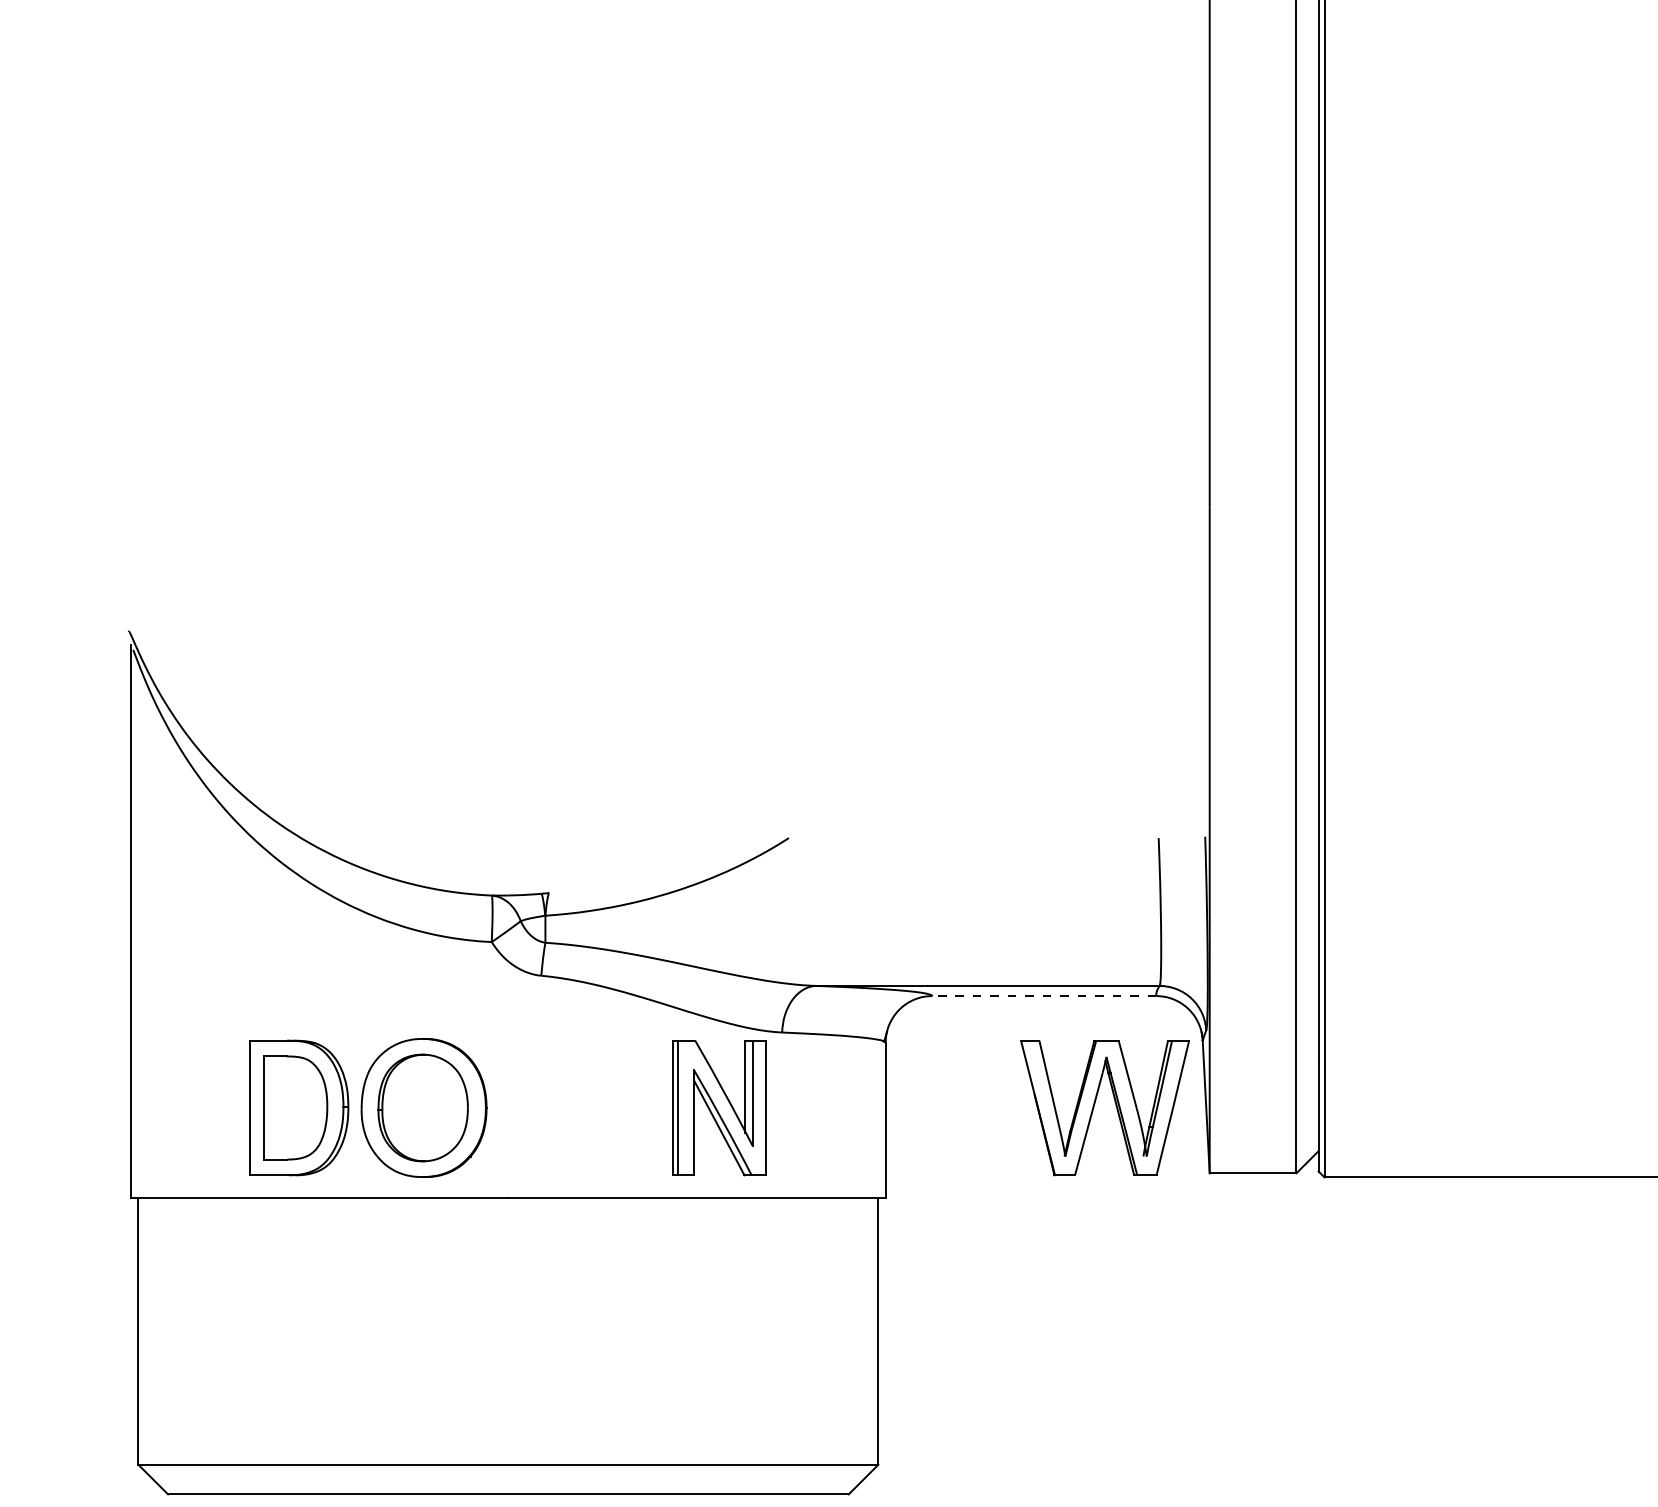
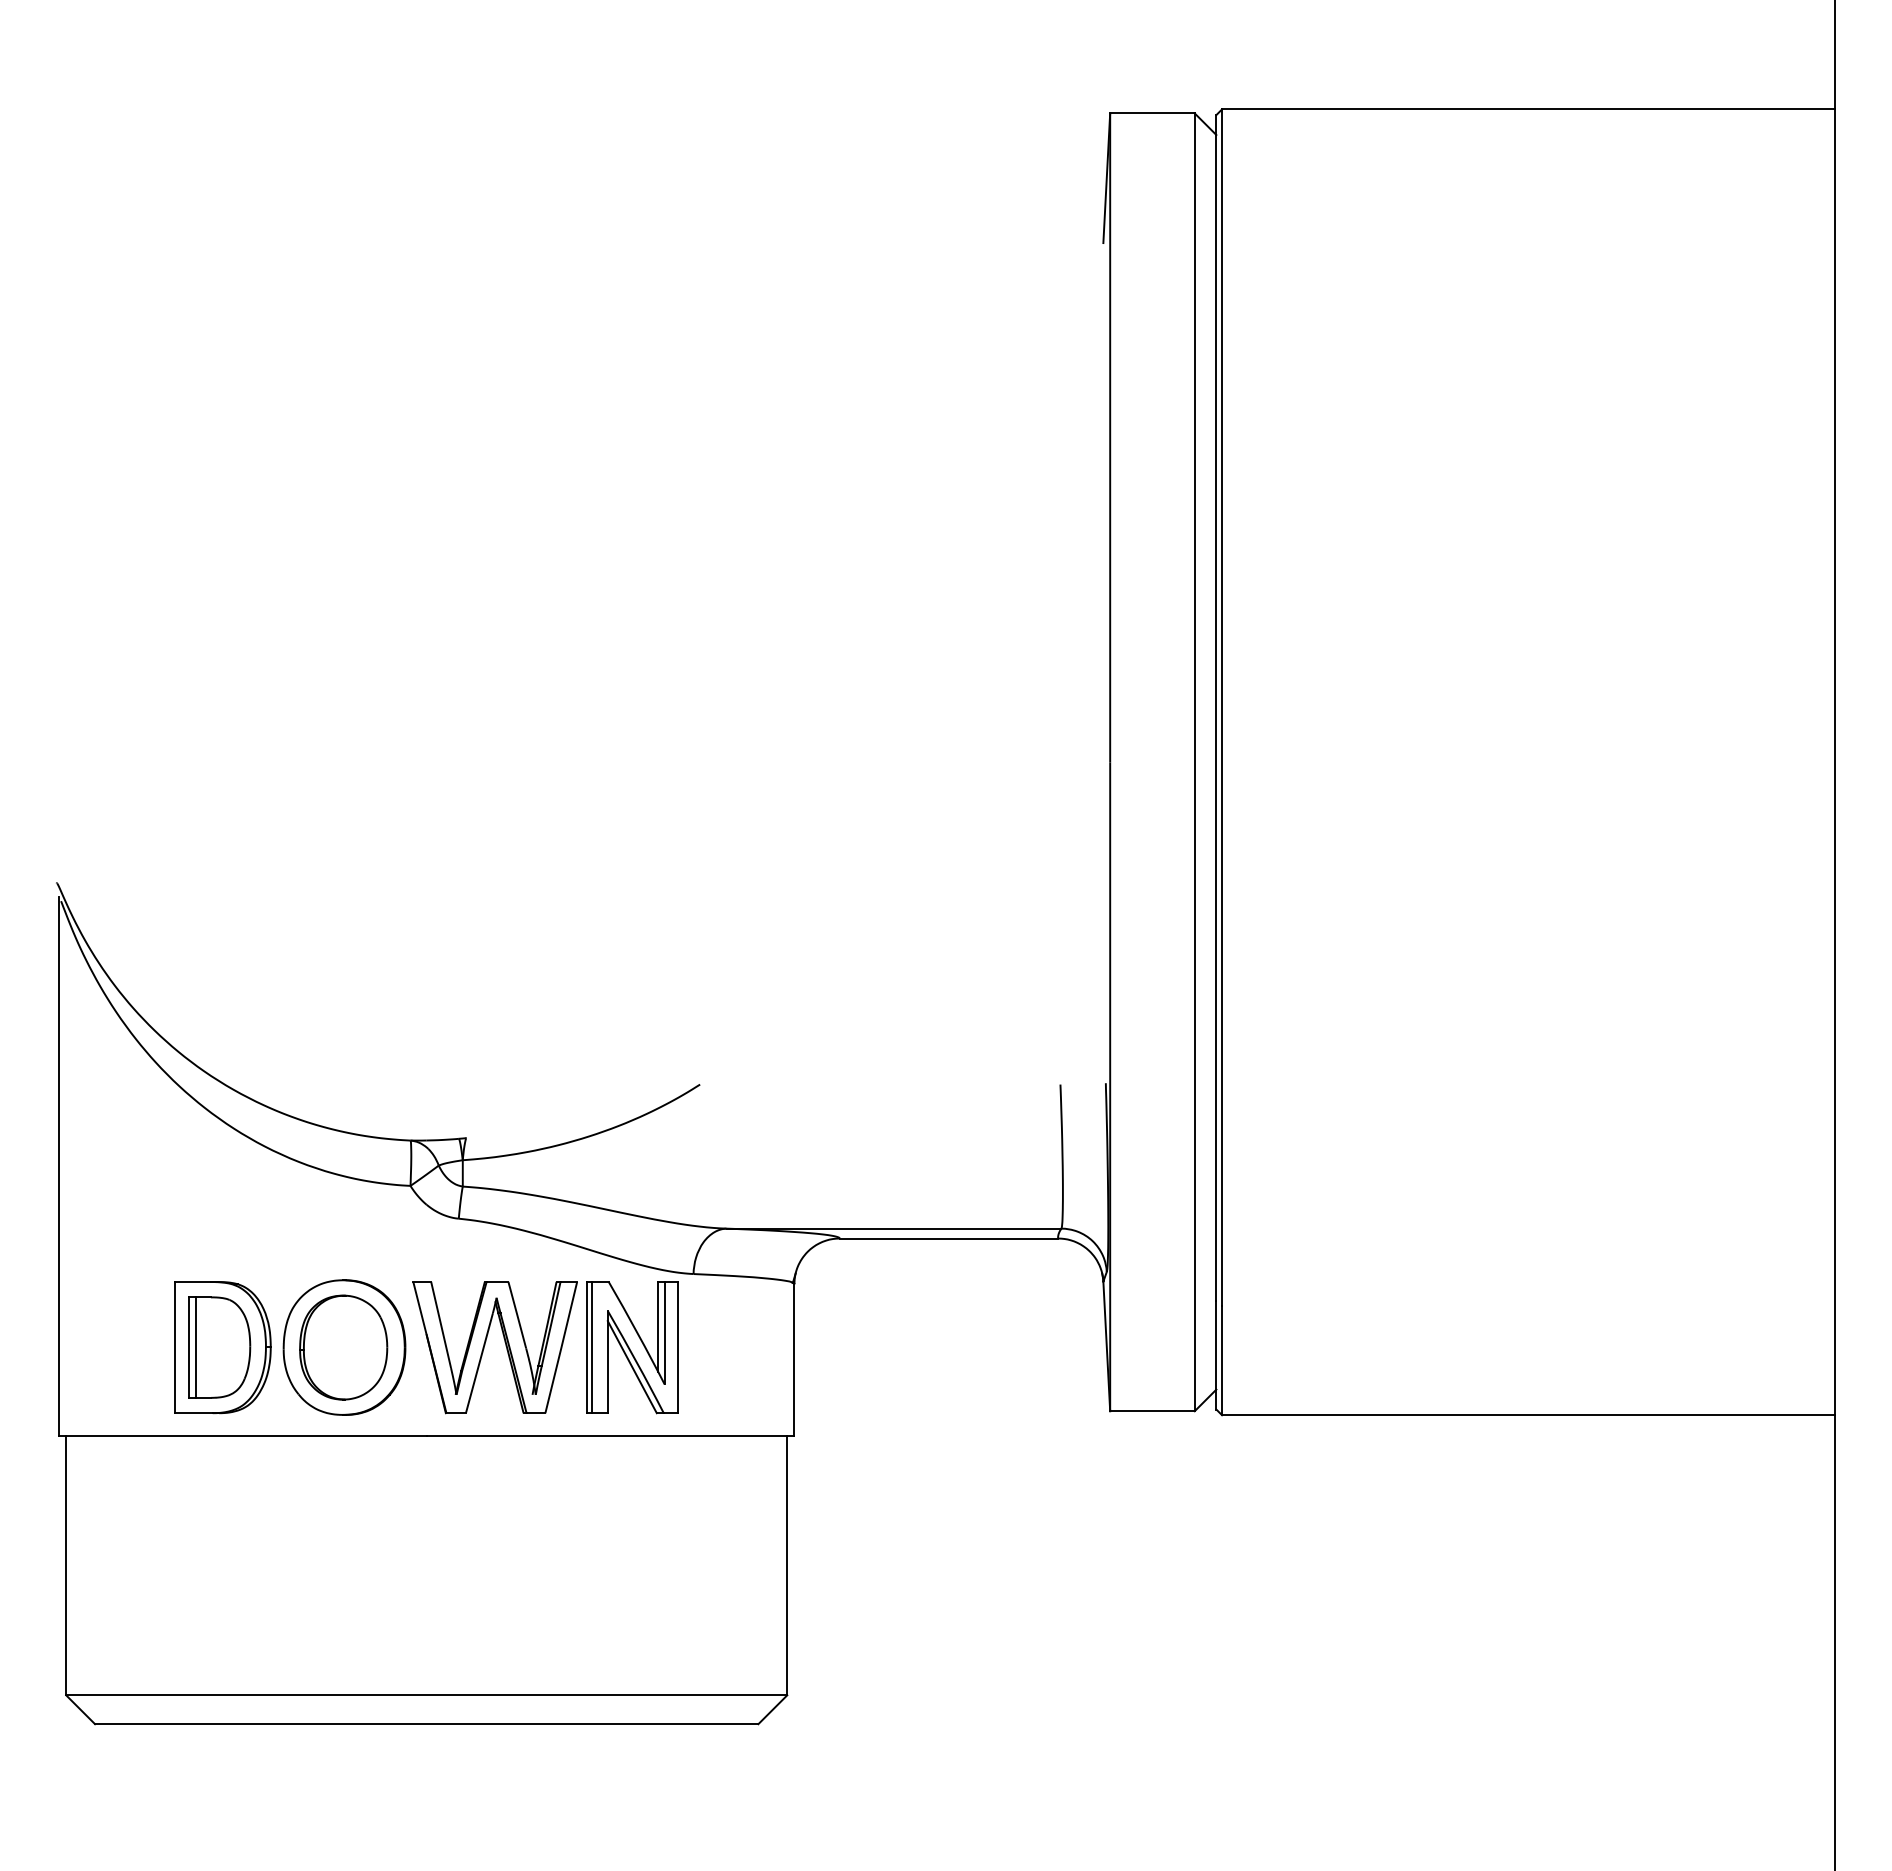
line: (1043, 996) -> (948, 1238), dashed -> solid
part: (1095, 1105) -> (485, 1345), moved
line: (271, 1107) -> (195, 1347), added

